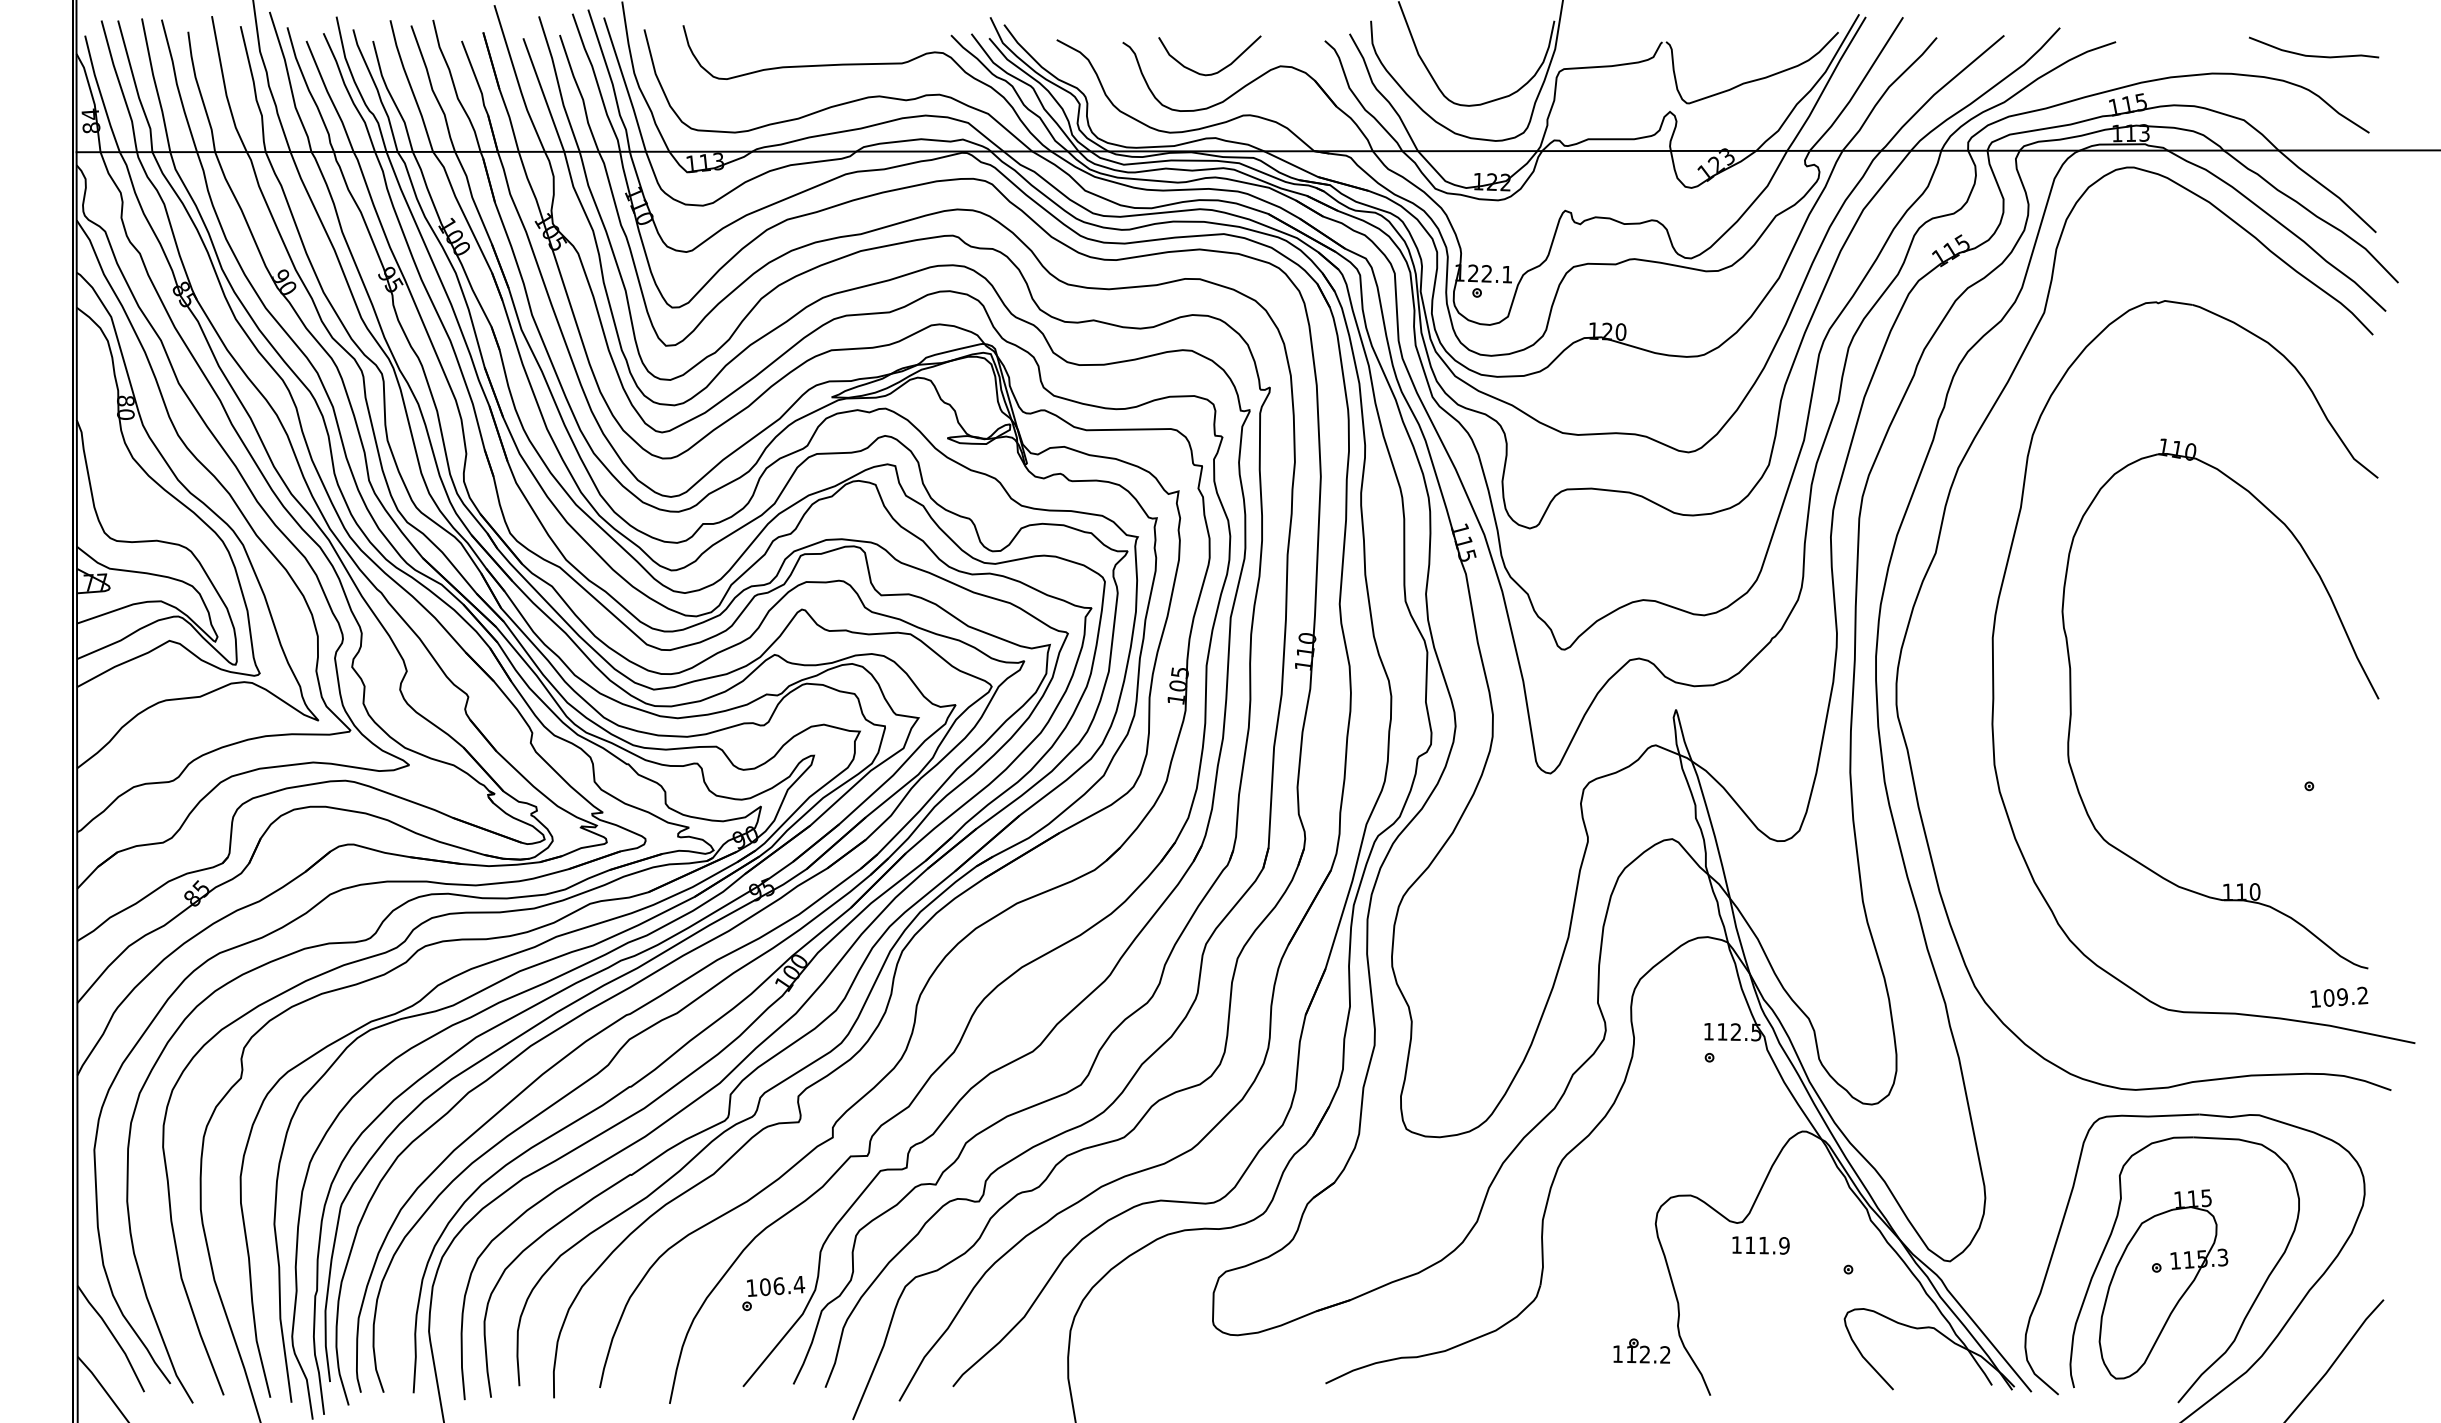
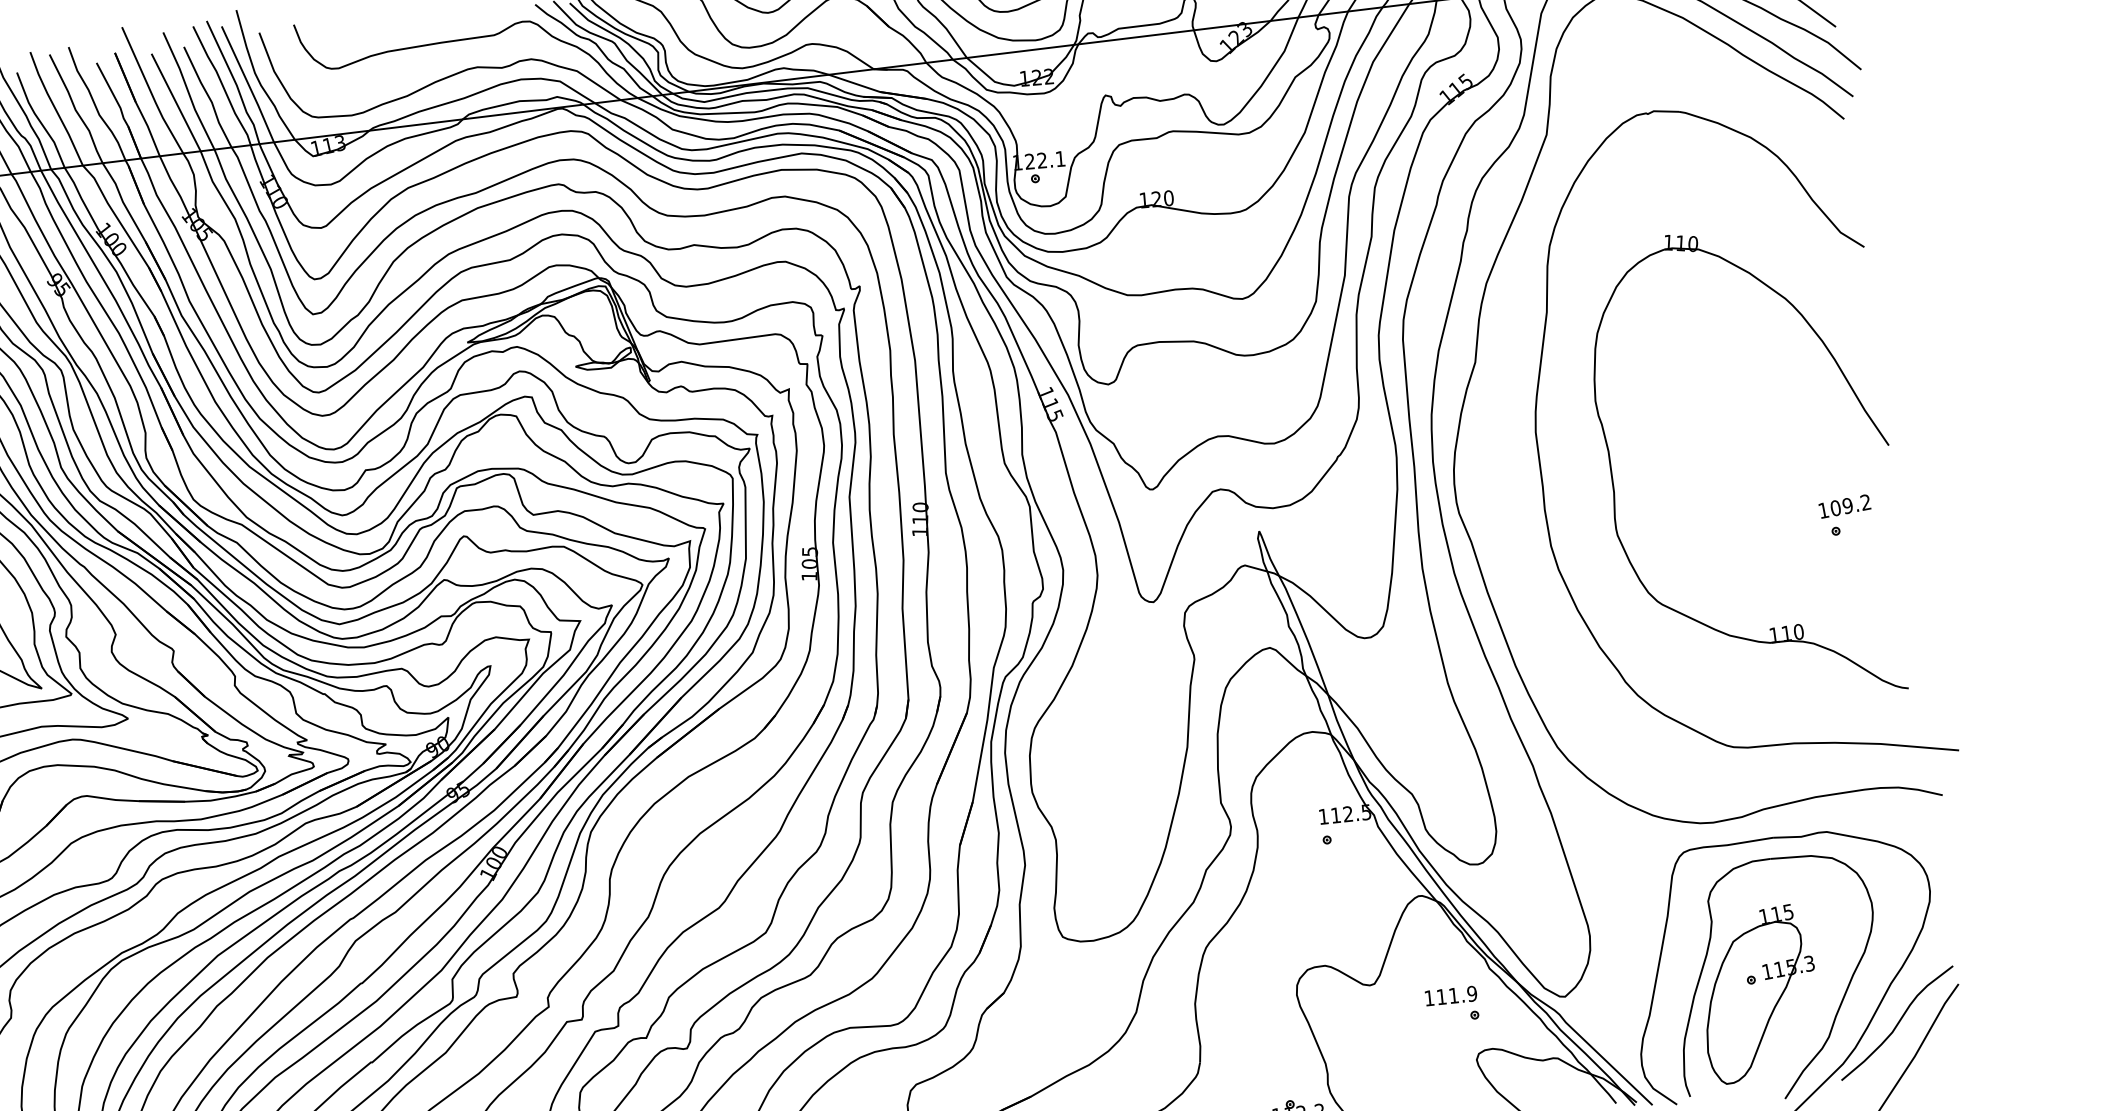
text: (2339, 996) -> (1844, 505), moved
text: (1760, 1245) -> (1450, 996), moved
curve: (2311, 1334) -> (1897, 1023), added

